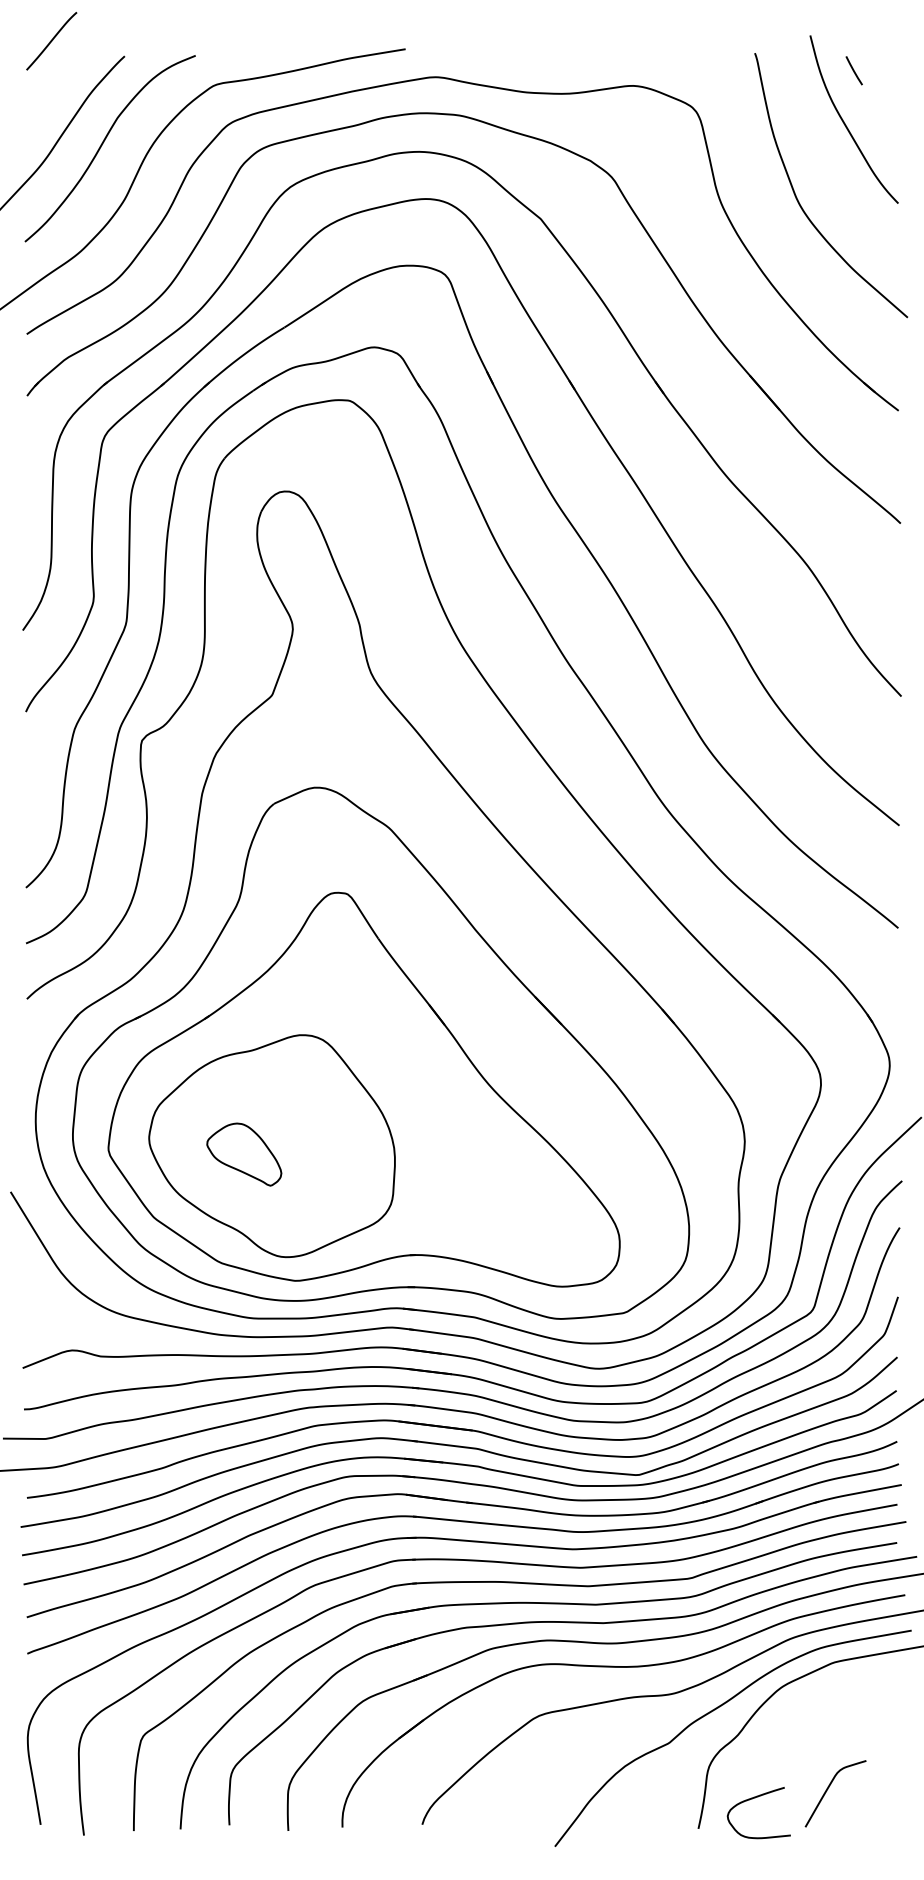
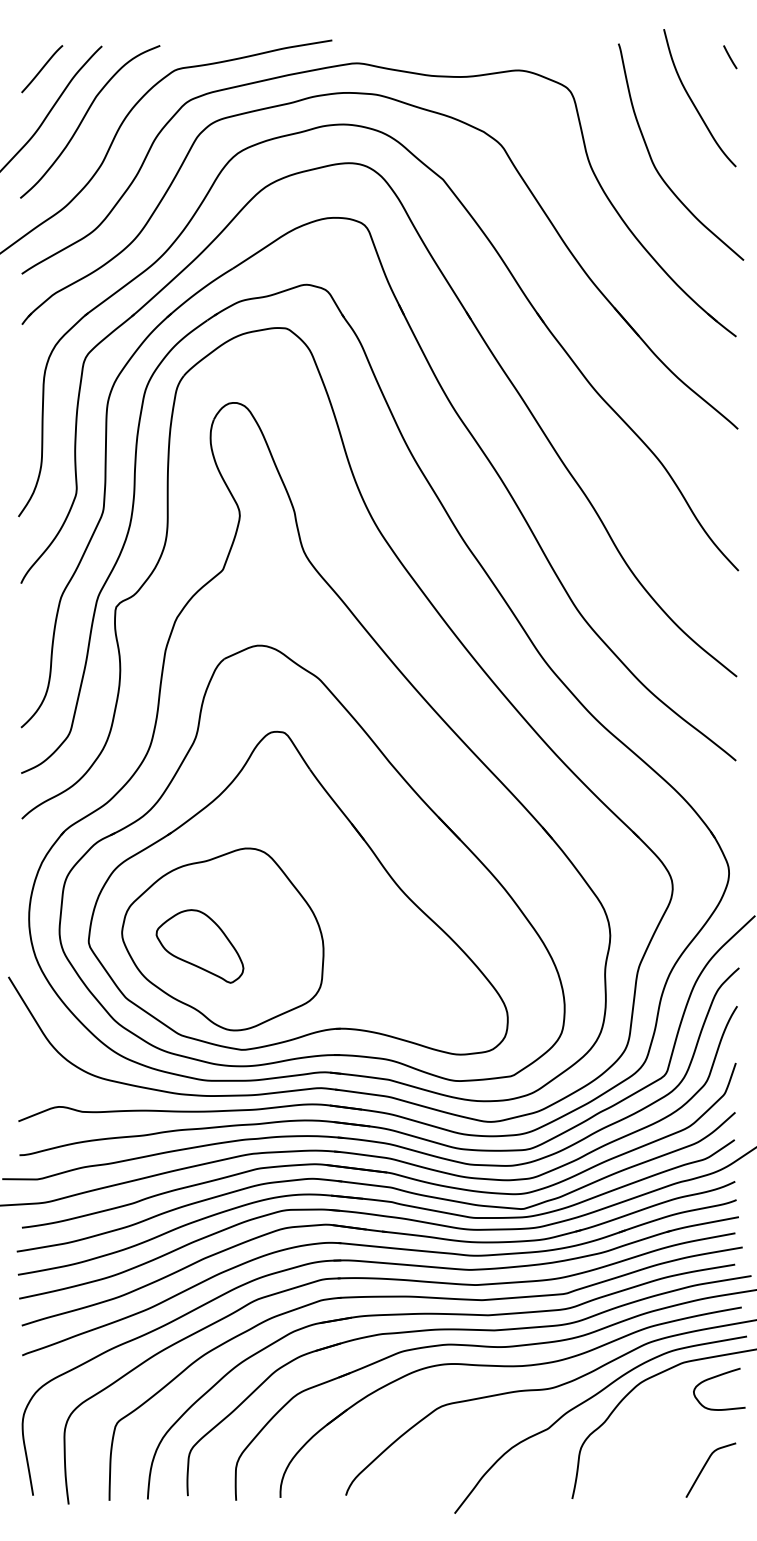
curve: (51, 41) -> (42, 69), moved
line: (853, 70) -> (729, 57), moved
part: (244, 1154) -> (200, 946), size x1.43
curve: (828, 1789) -> (705, 1466), moved
curve: (752, 1799) -> (714, 1378), moved

